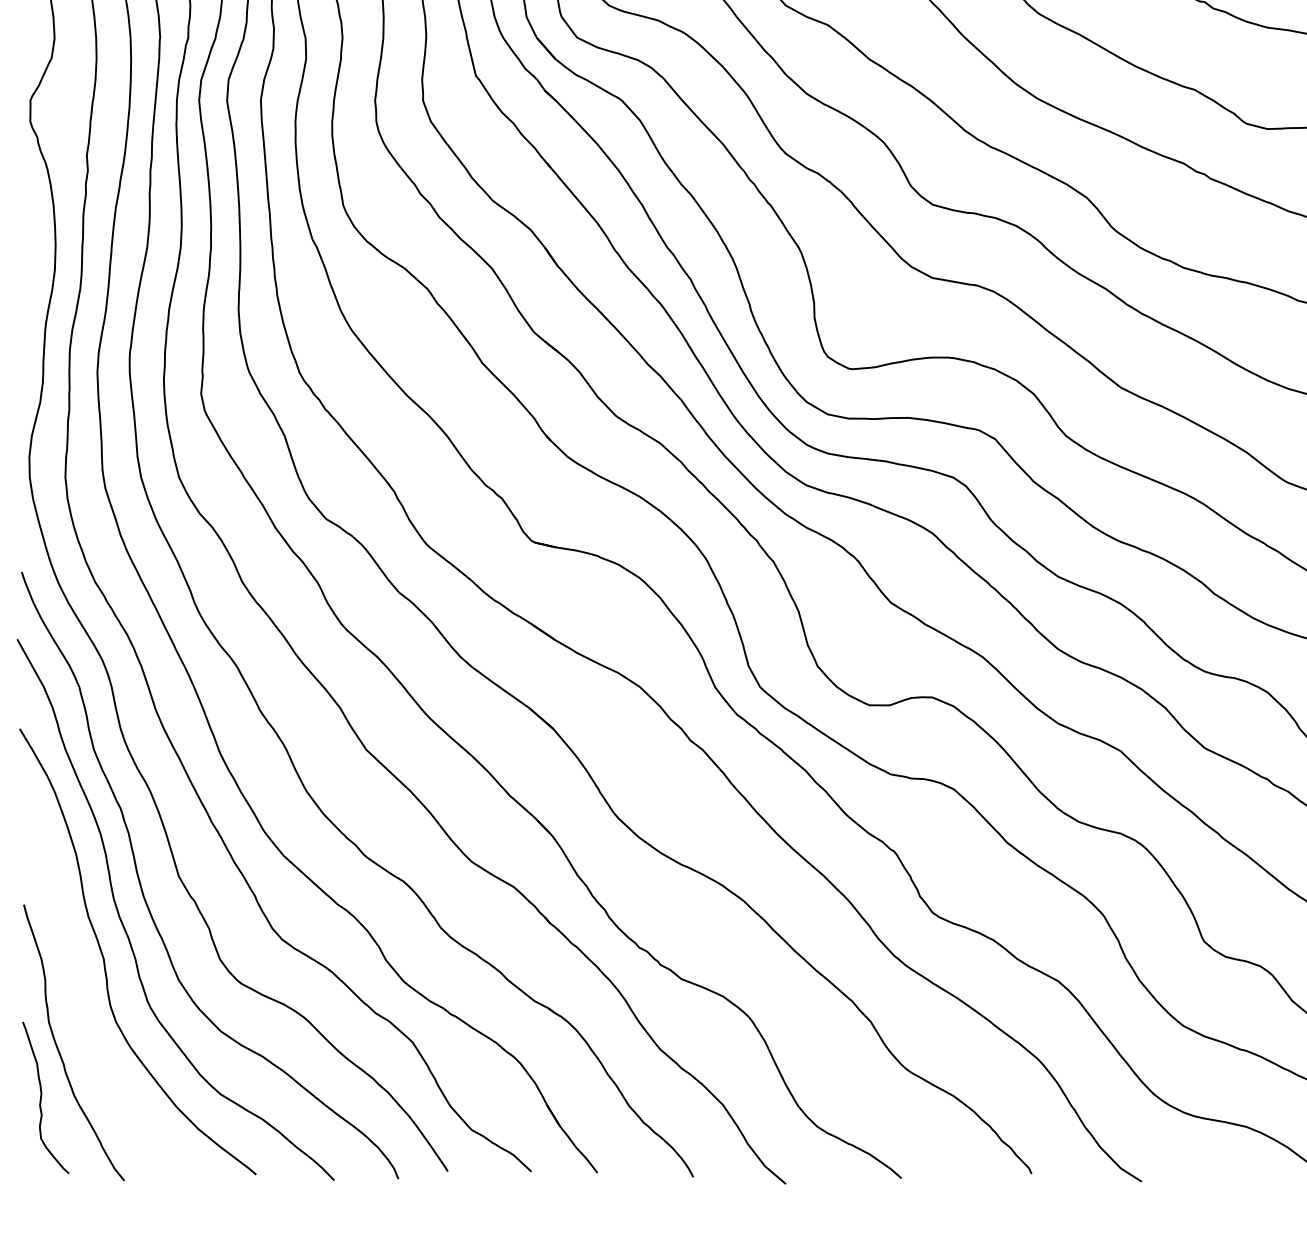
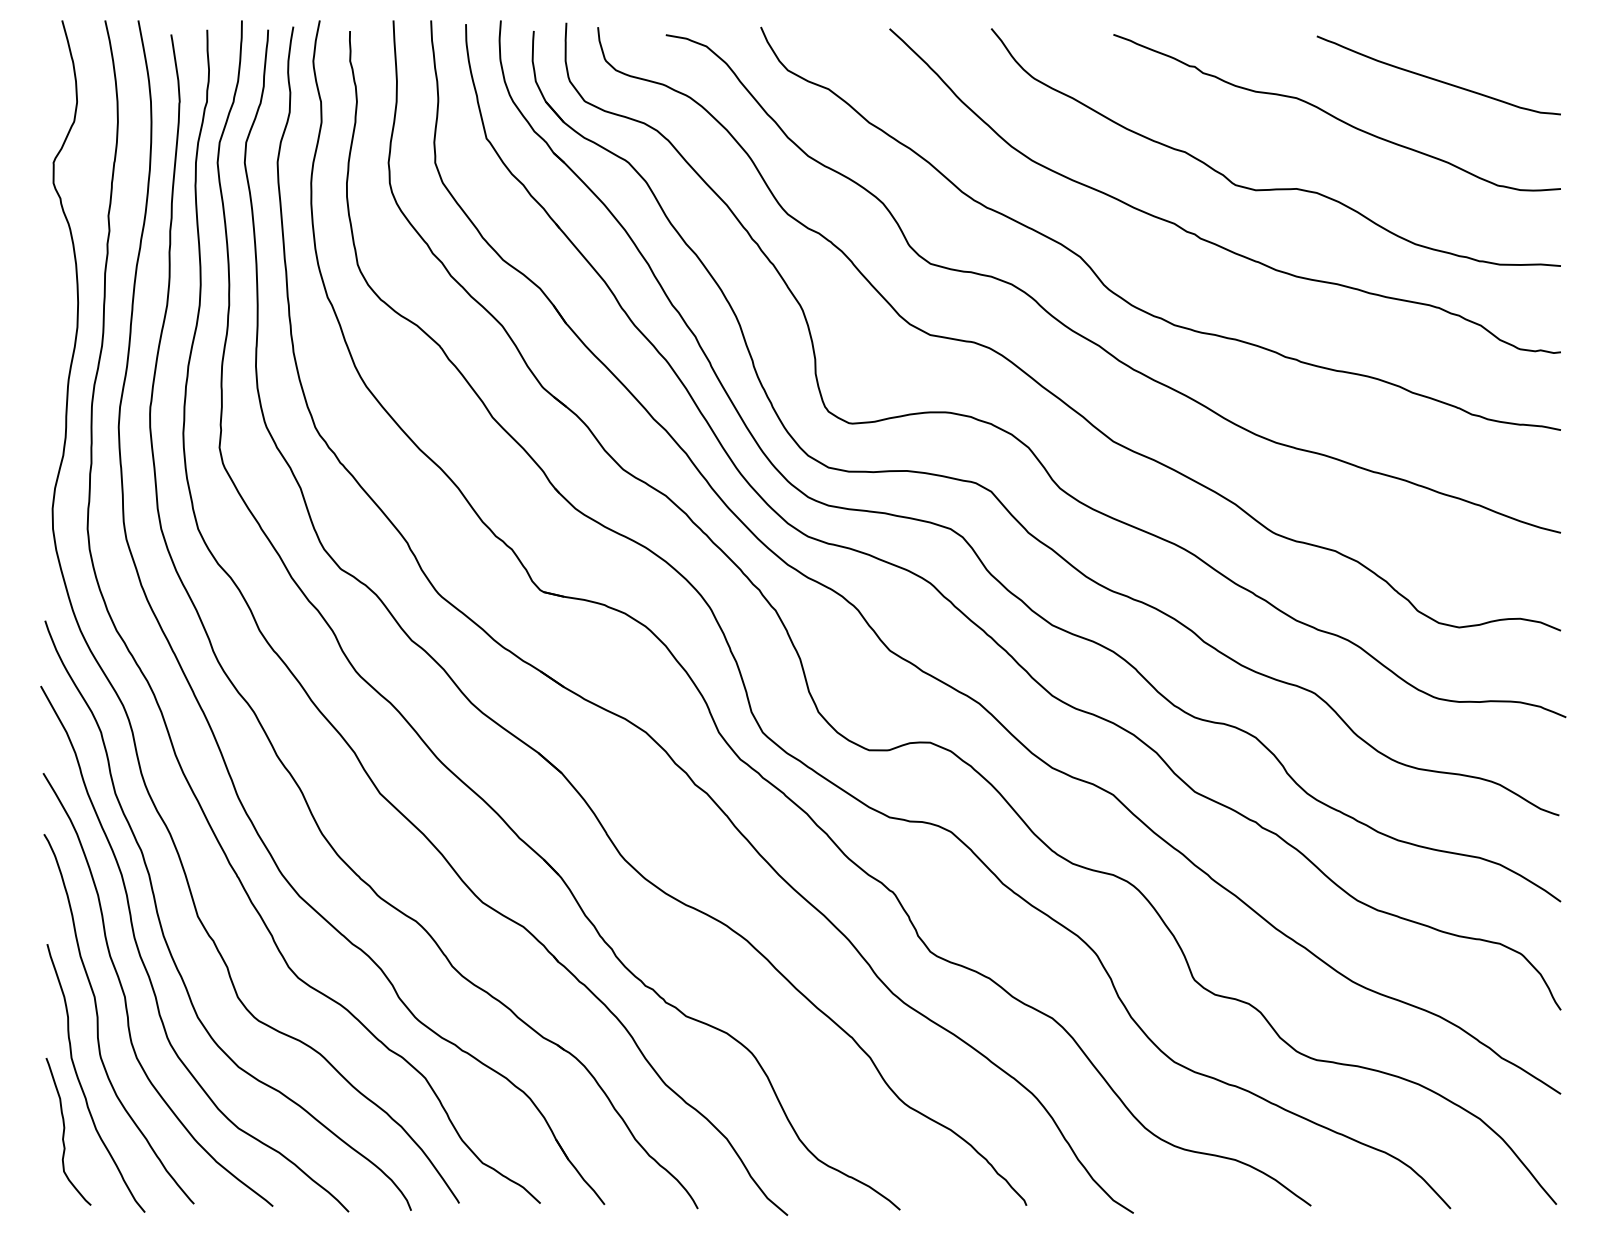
curve: (76, 982) -> (98, 1019), added

